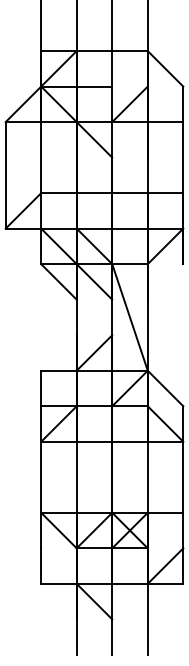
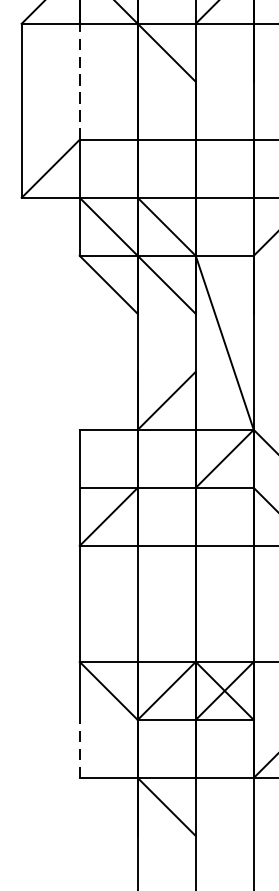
line: (41, 157) -> (80, 81), solid -> dashed
line: (41, 566) -> (80, 749), solid -> dashed

